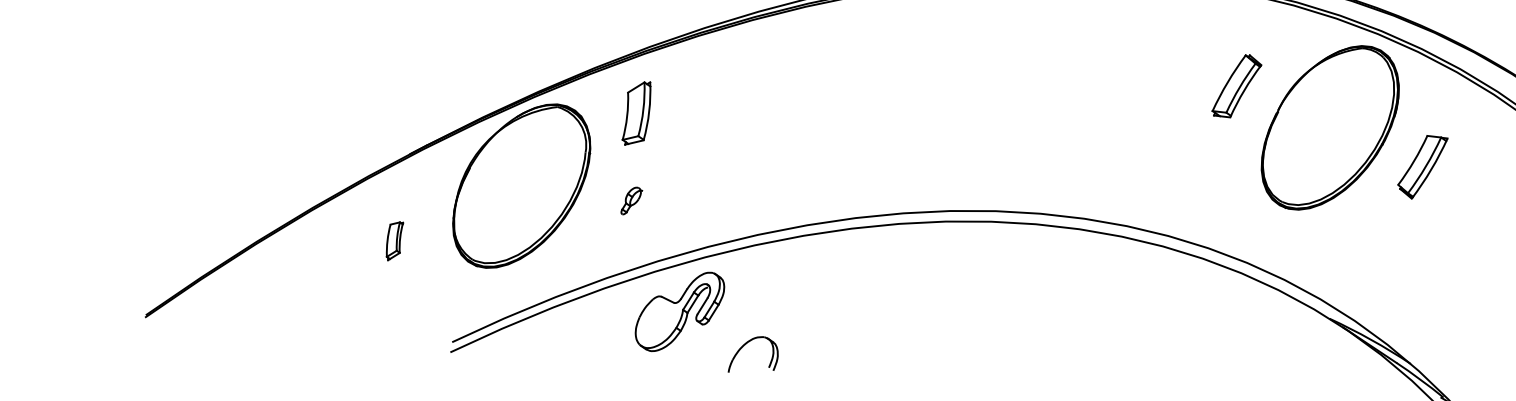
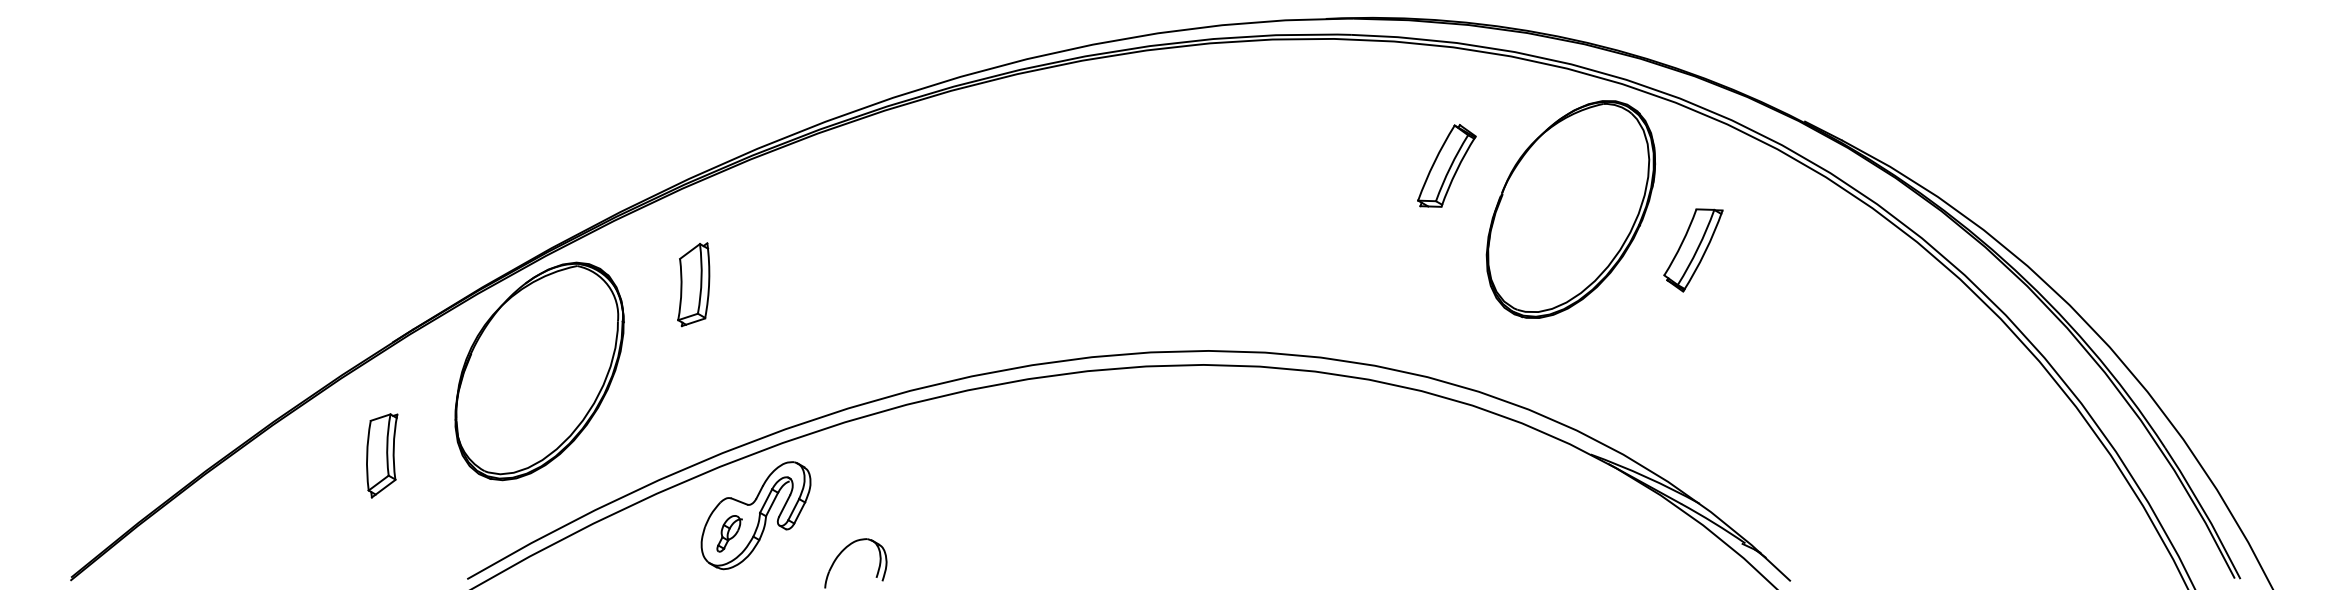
part: (636, 113) -> (693, 284), moved
part: (631, 200) -> (729, 533), moved
part: (394, 241) -> (382, 455), size x1.67

